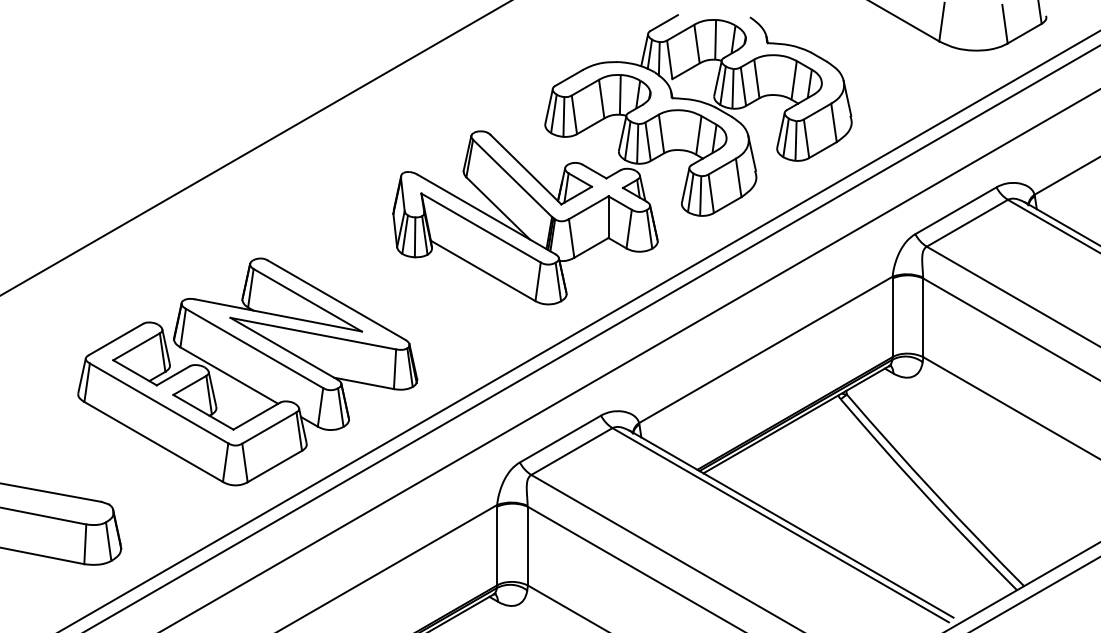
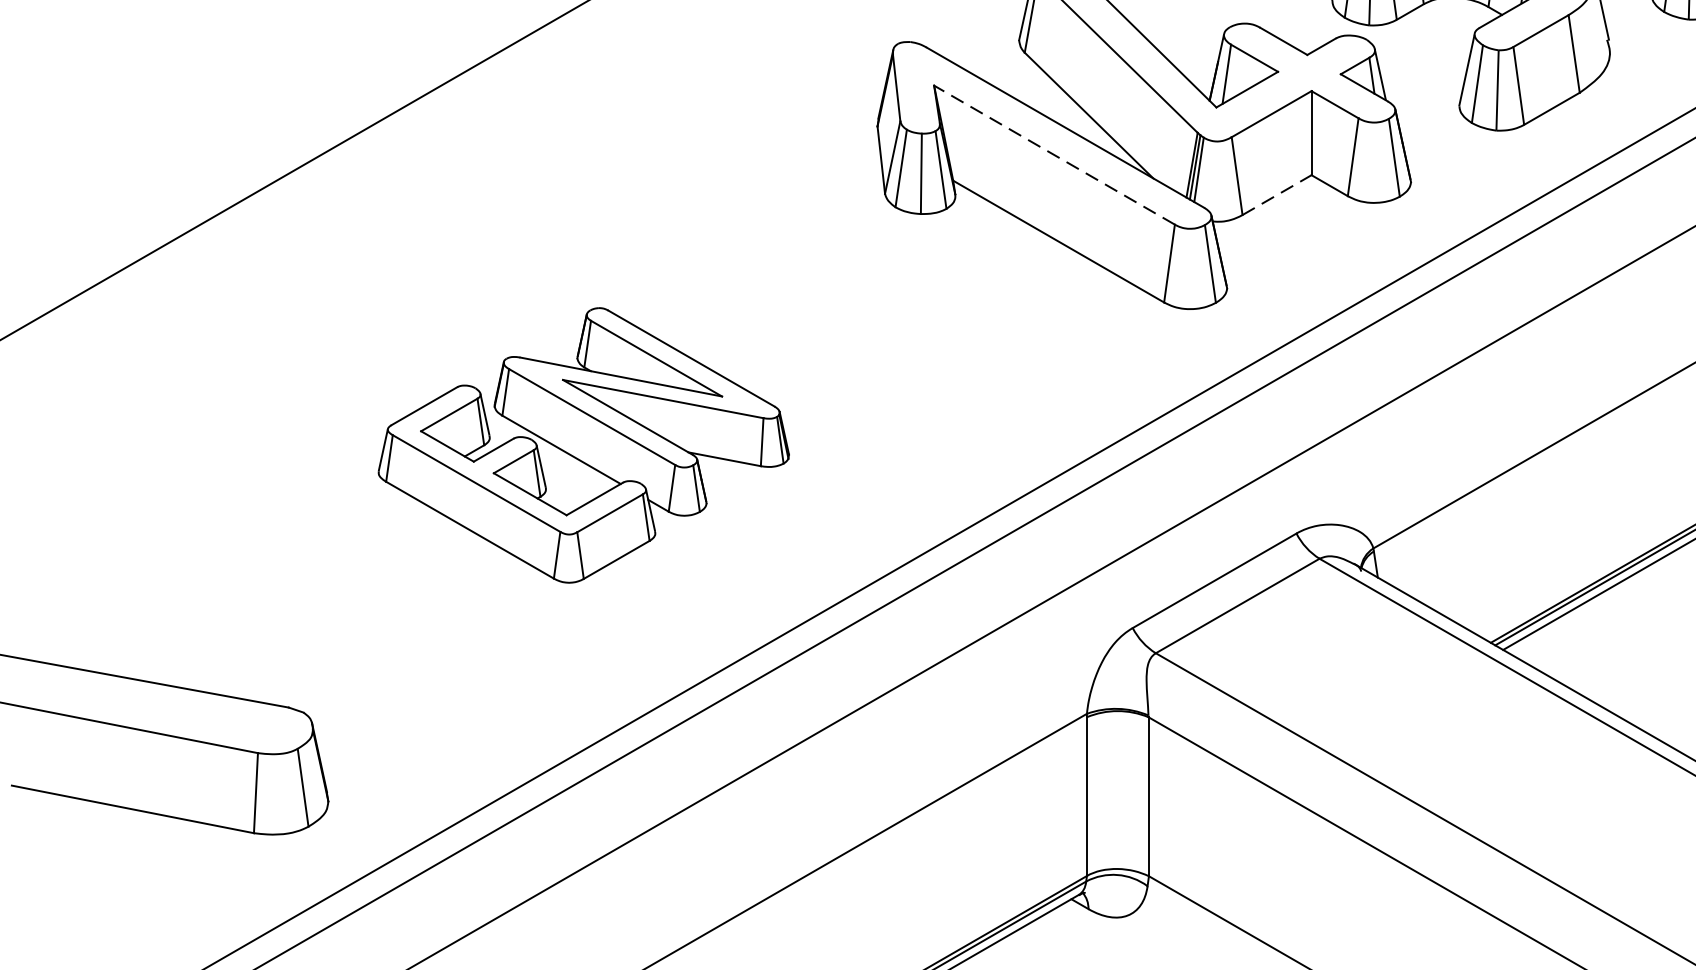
line: (481, 228) -> (1055, 155), solid -> dashed
line: (591, 247) -> (1277, 194), solid -> dashed
part: (247, 371) -> (583, 444), size x0.6

